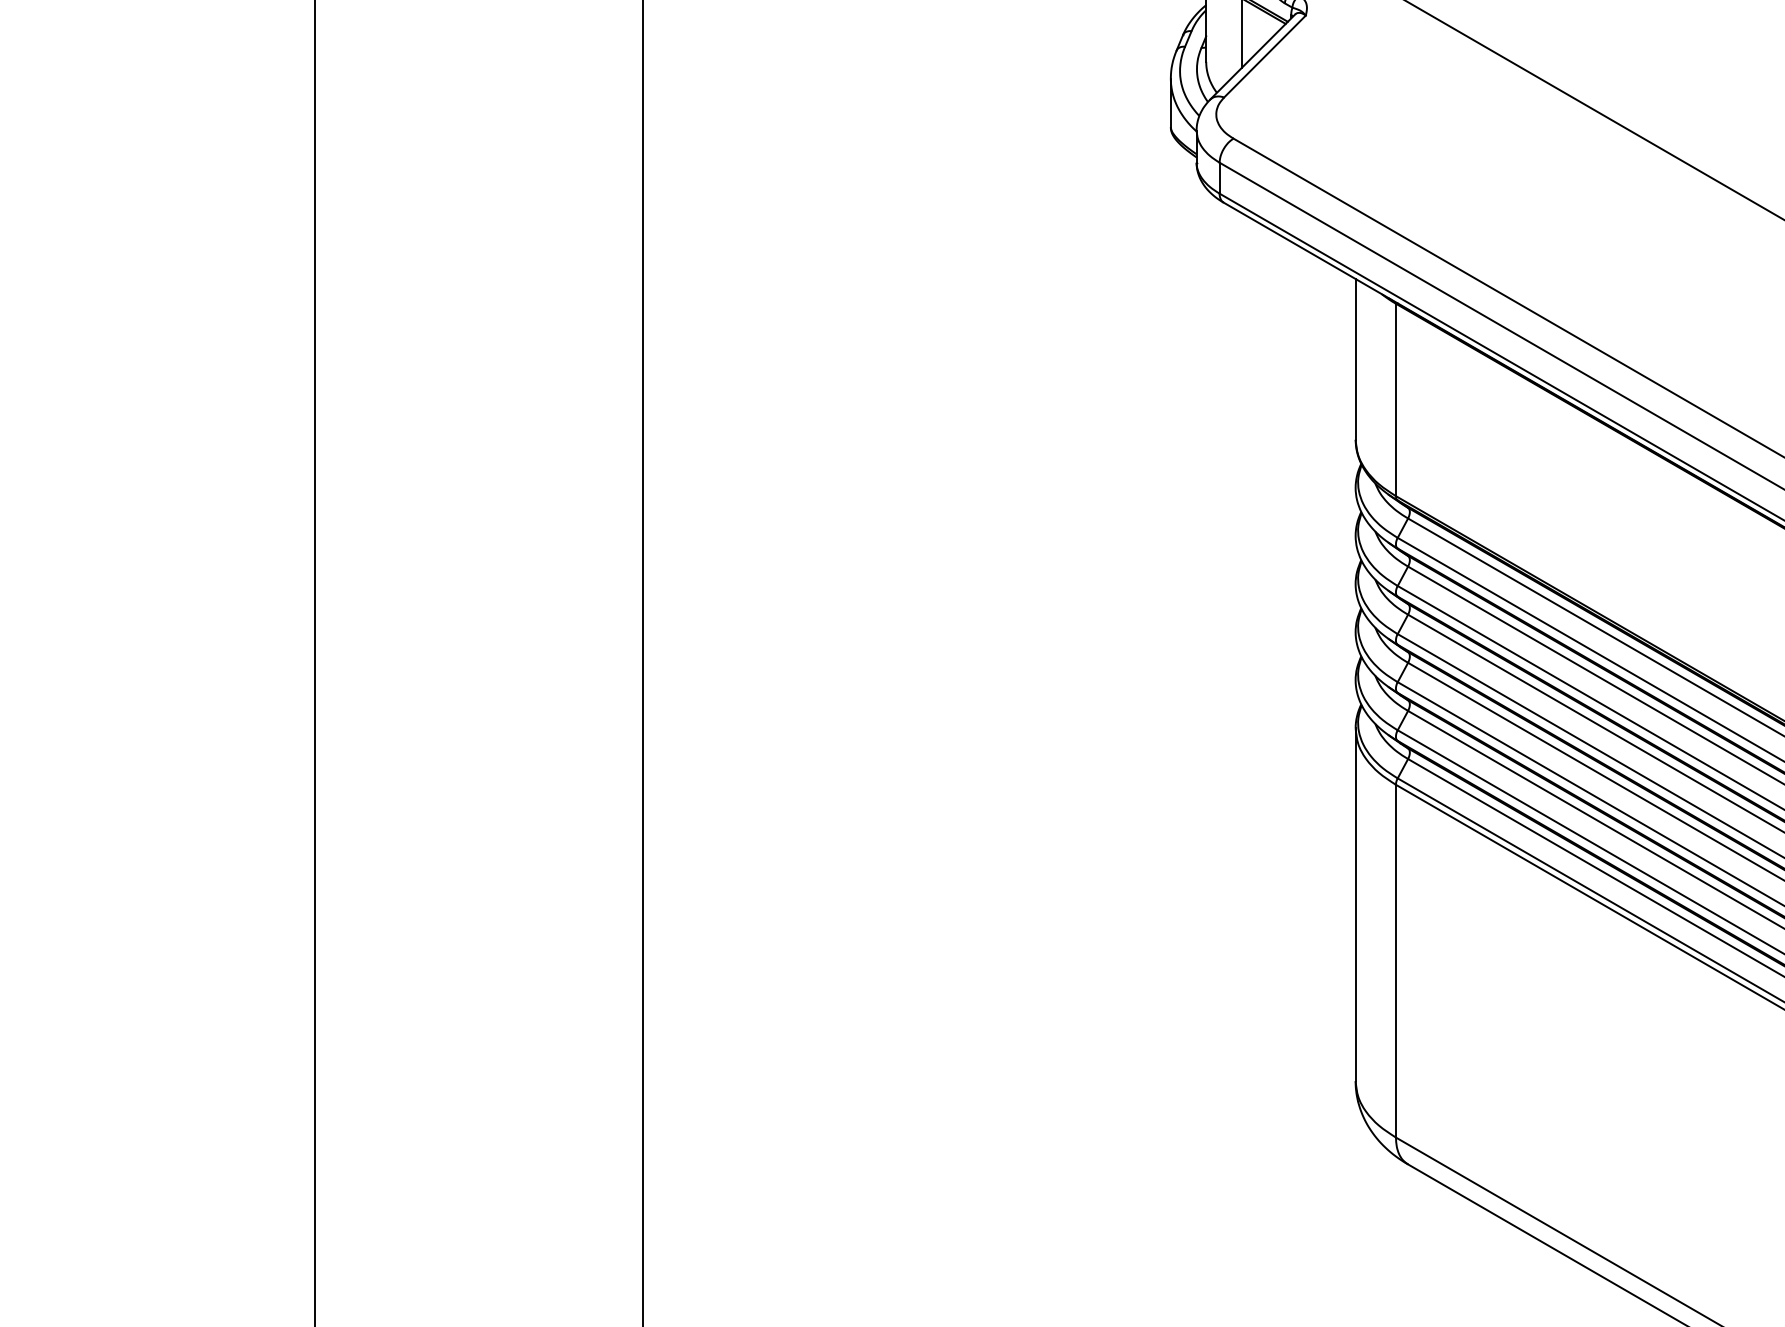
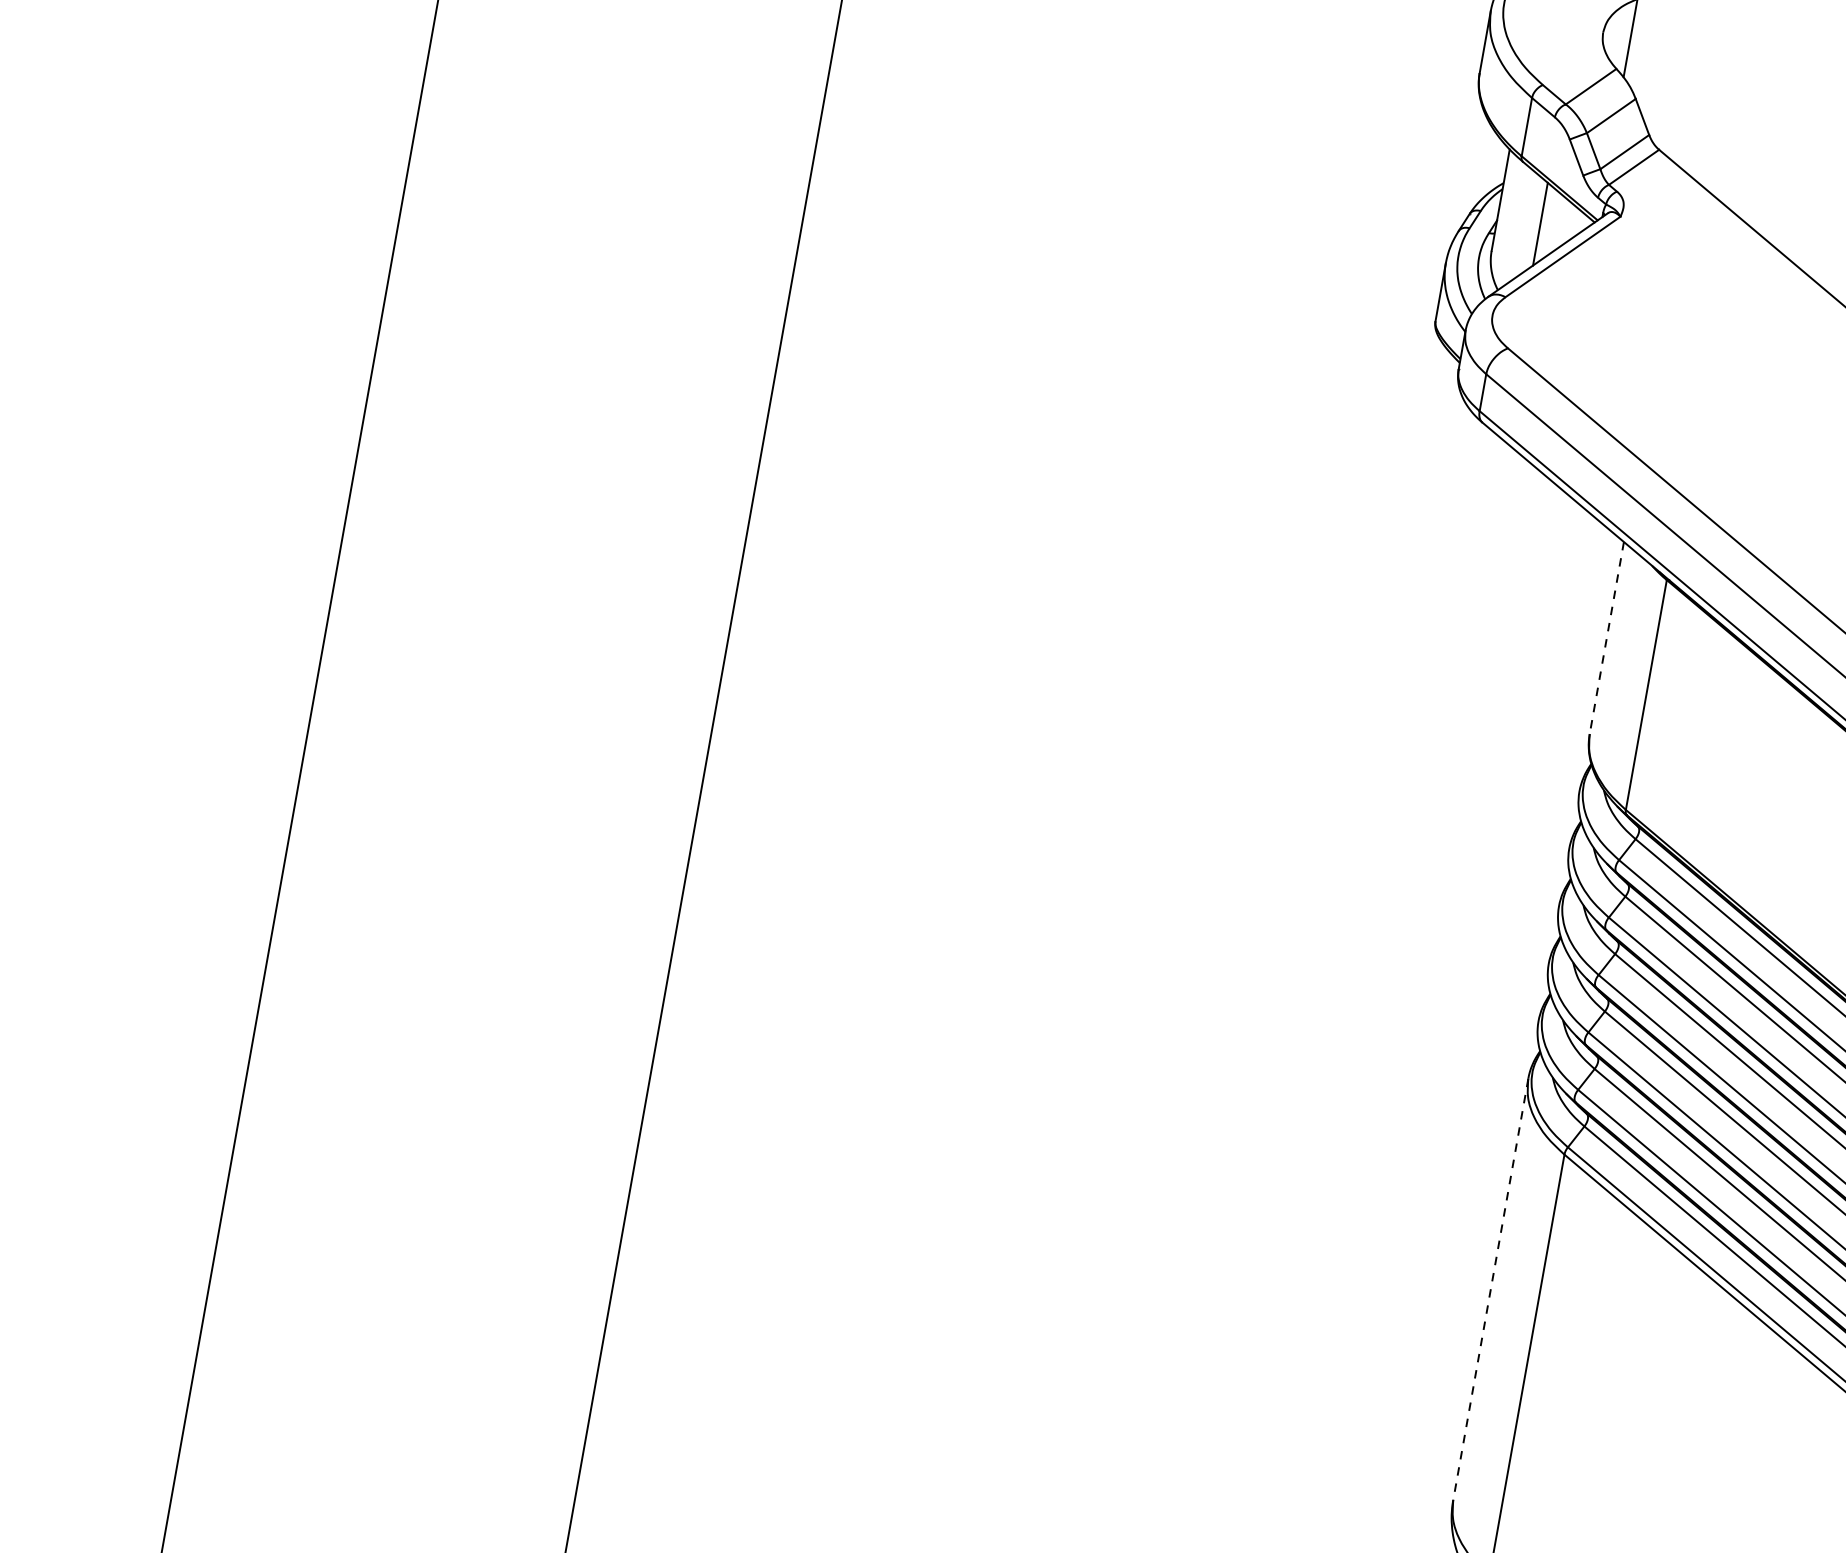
line: (1355, 359) -> (1606, 638), solid -> dashed
line: (1355, 905) -> (1490, 1290), solid -> dashed

